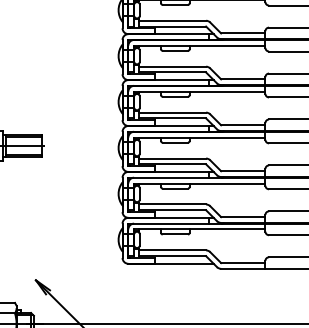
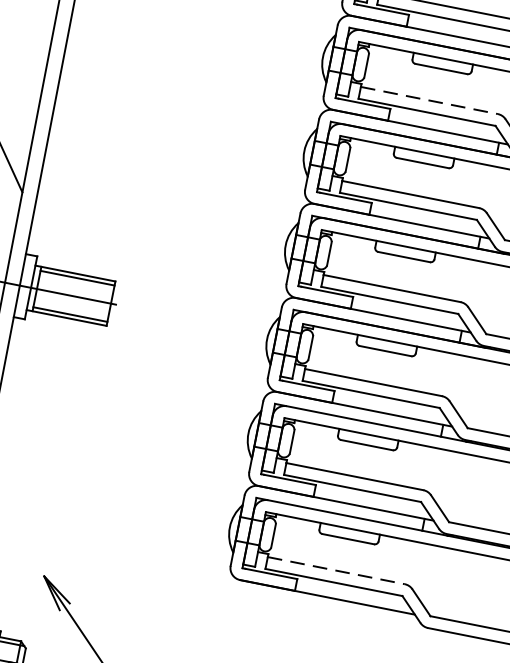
line: (173, 20) -> (431, 100), solid -> dashed
line: (173, 250) -> (337, 571), solid -> dashed

